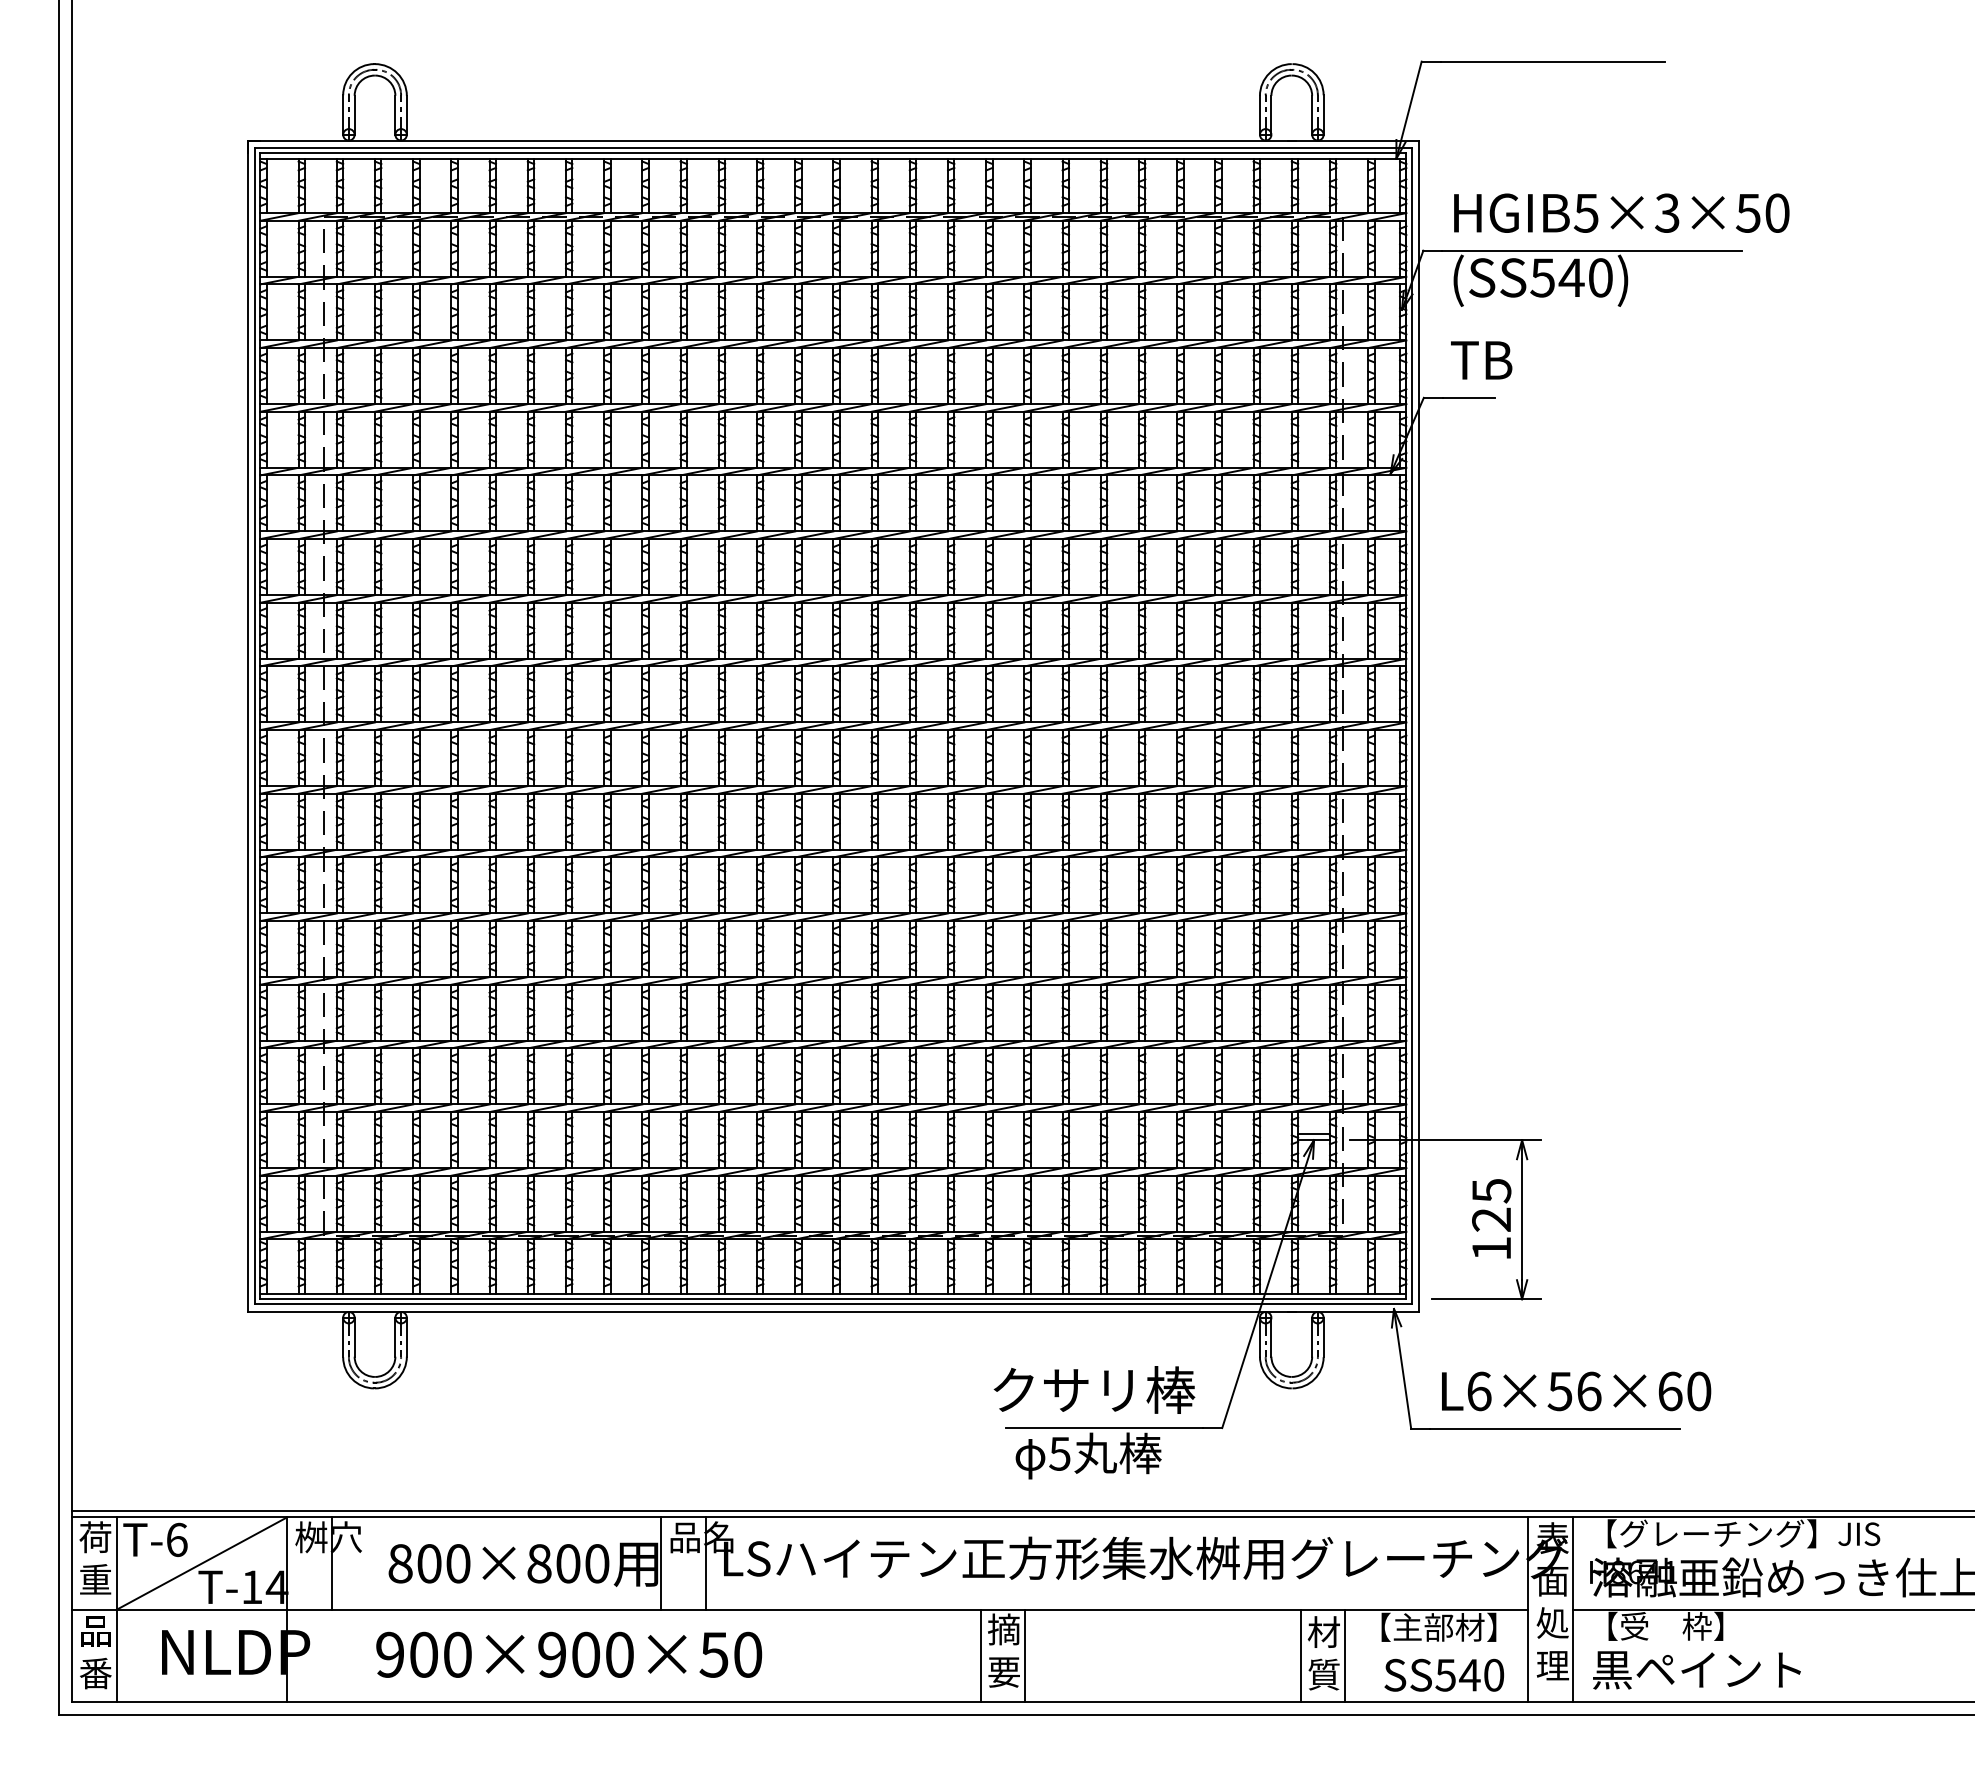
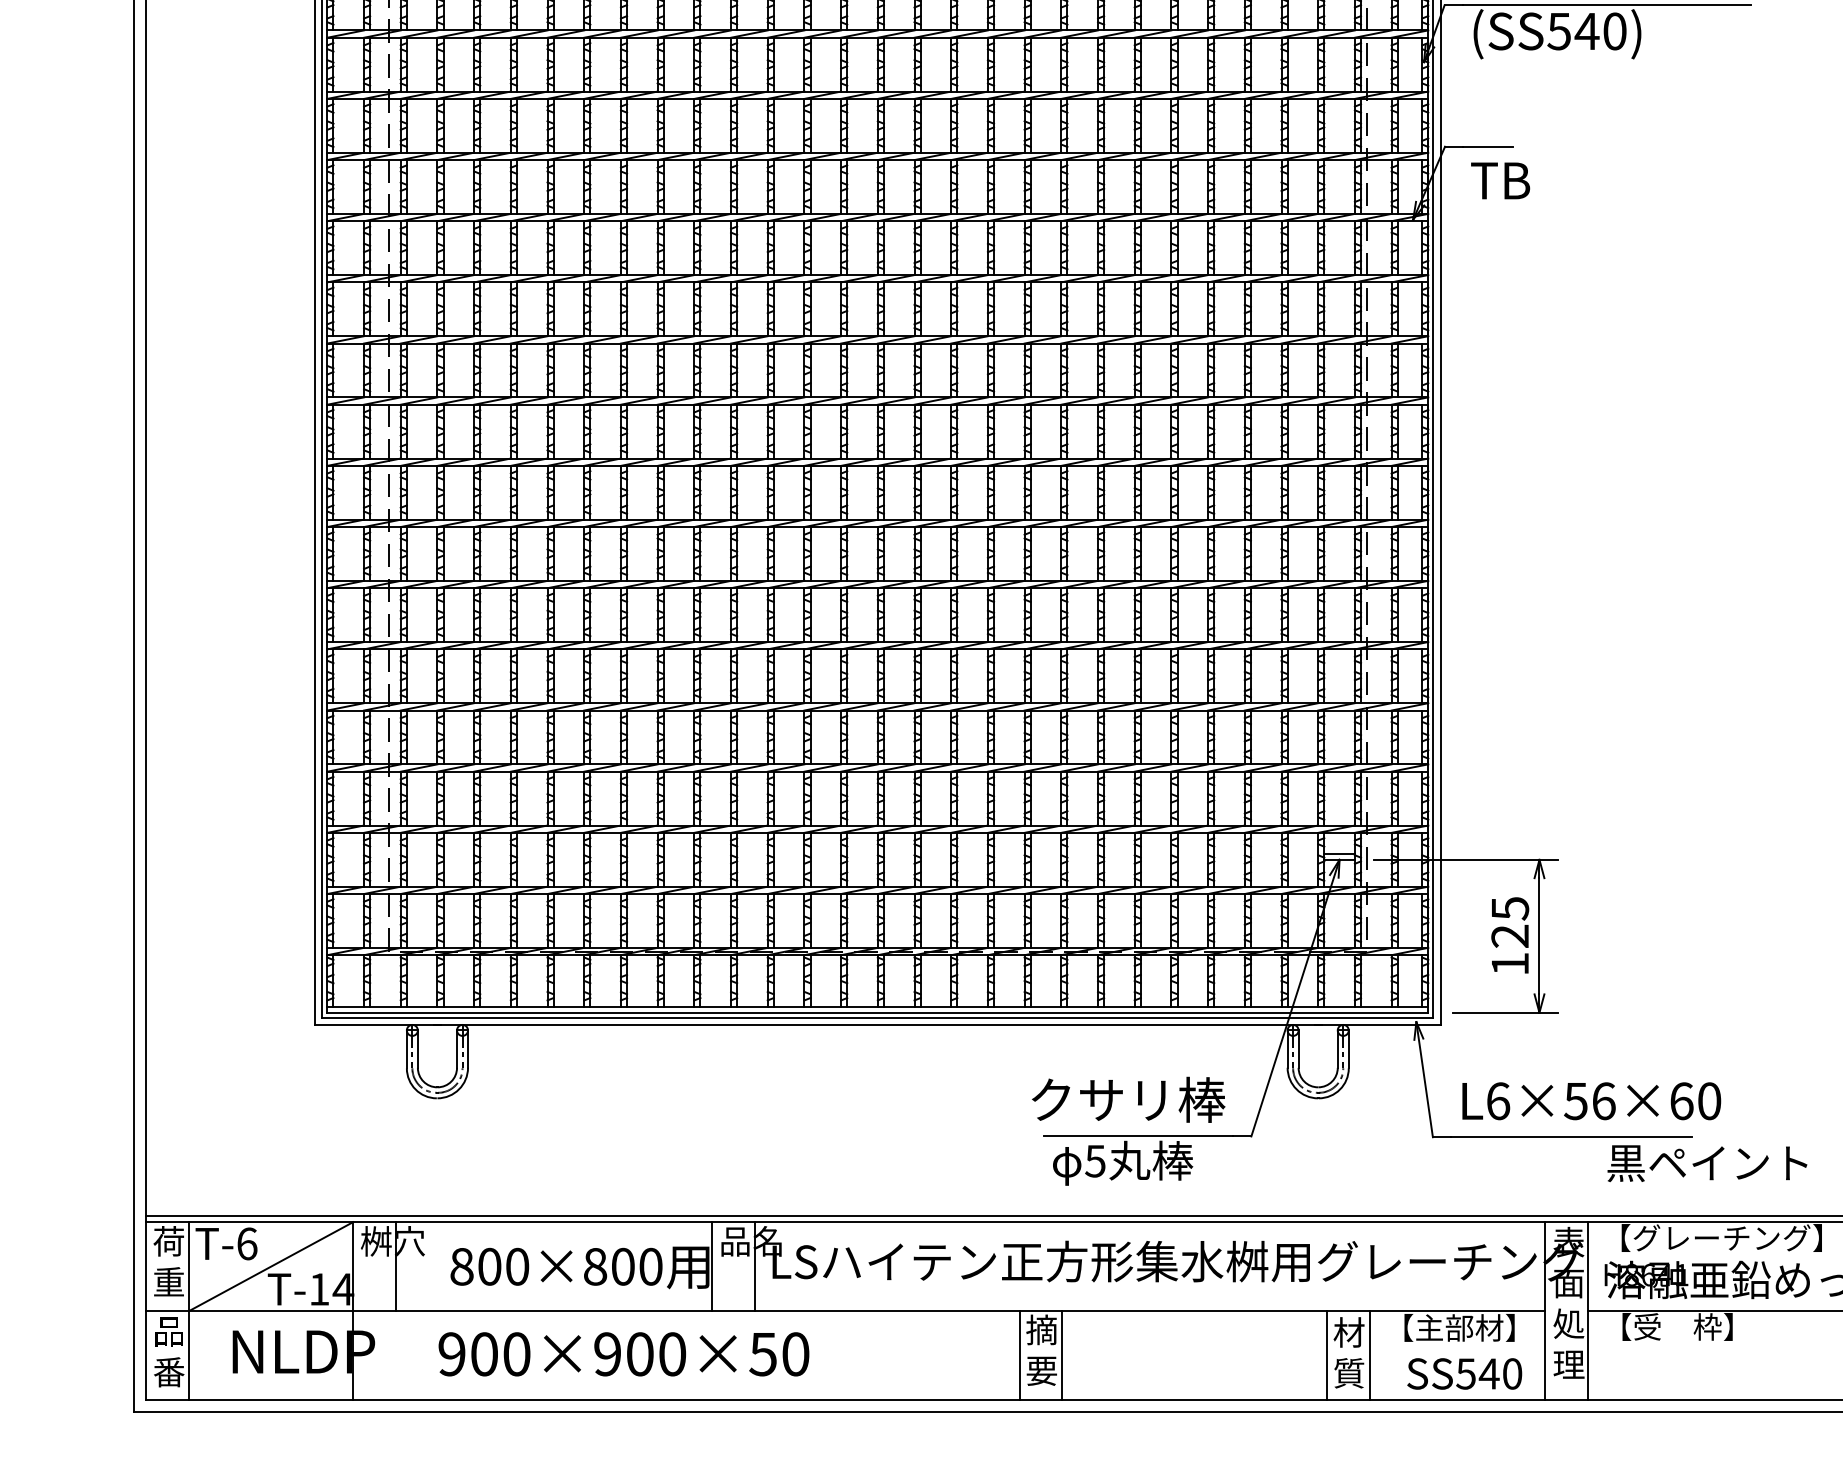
text: (1481, 360) -> (1500, 180), moved
text: (1696, 1670) -> (1706, 1163), moved

